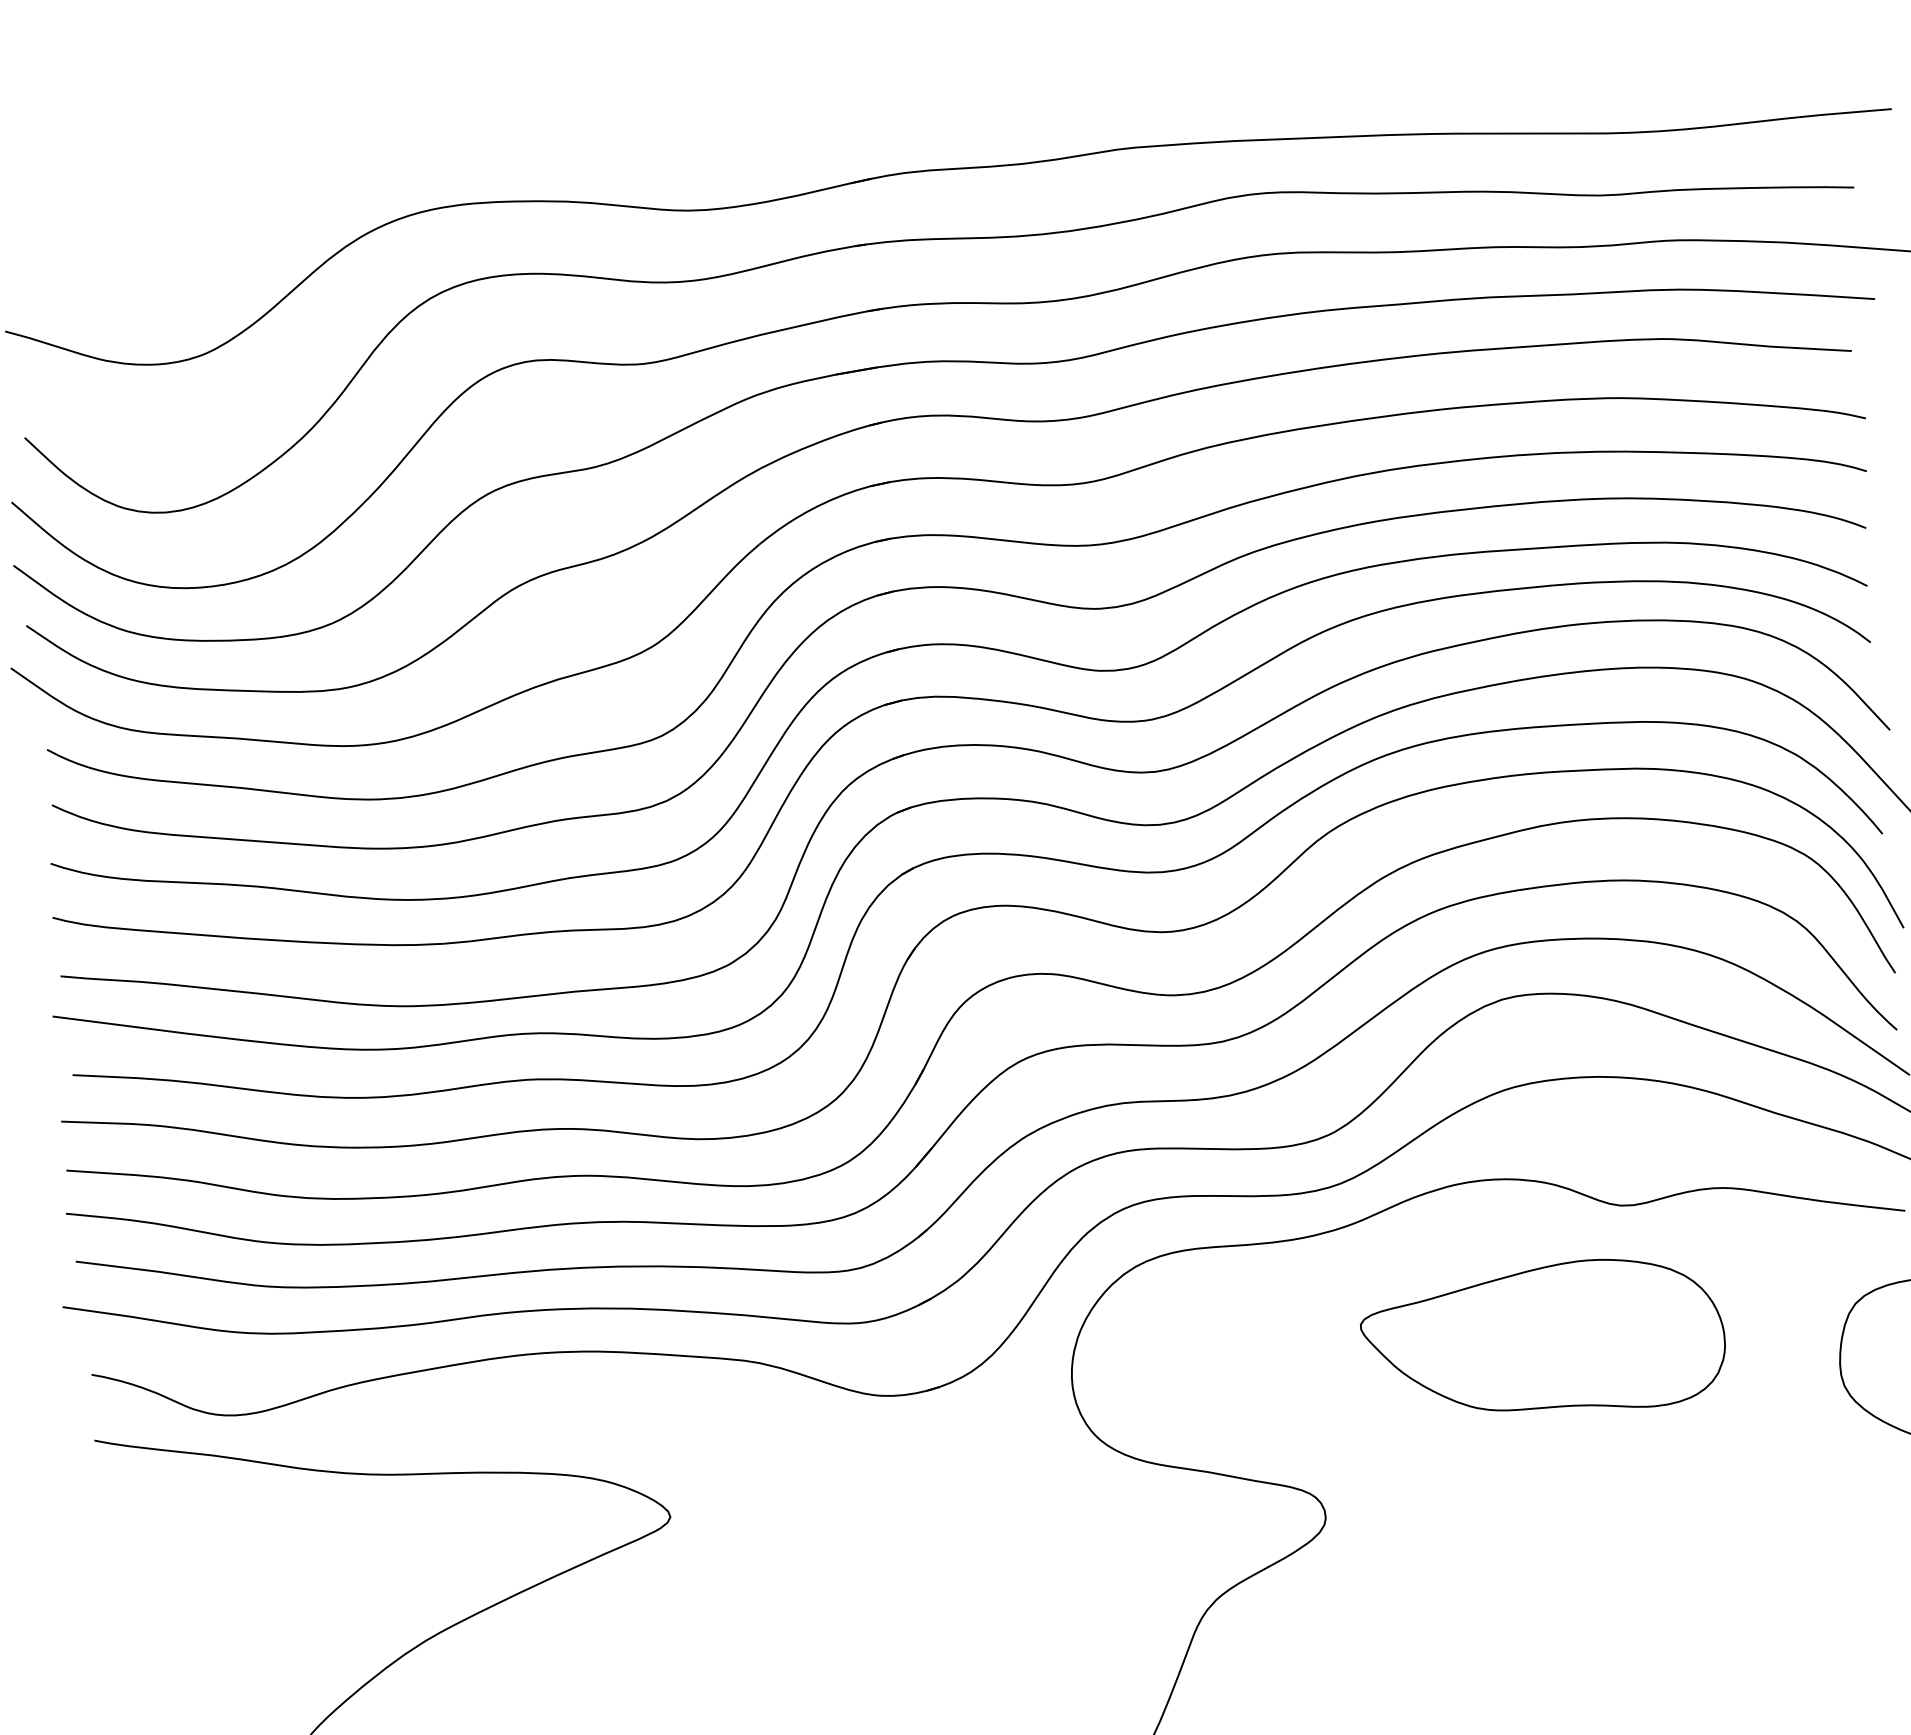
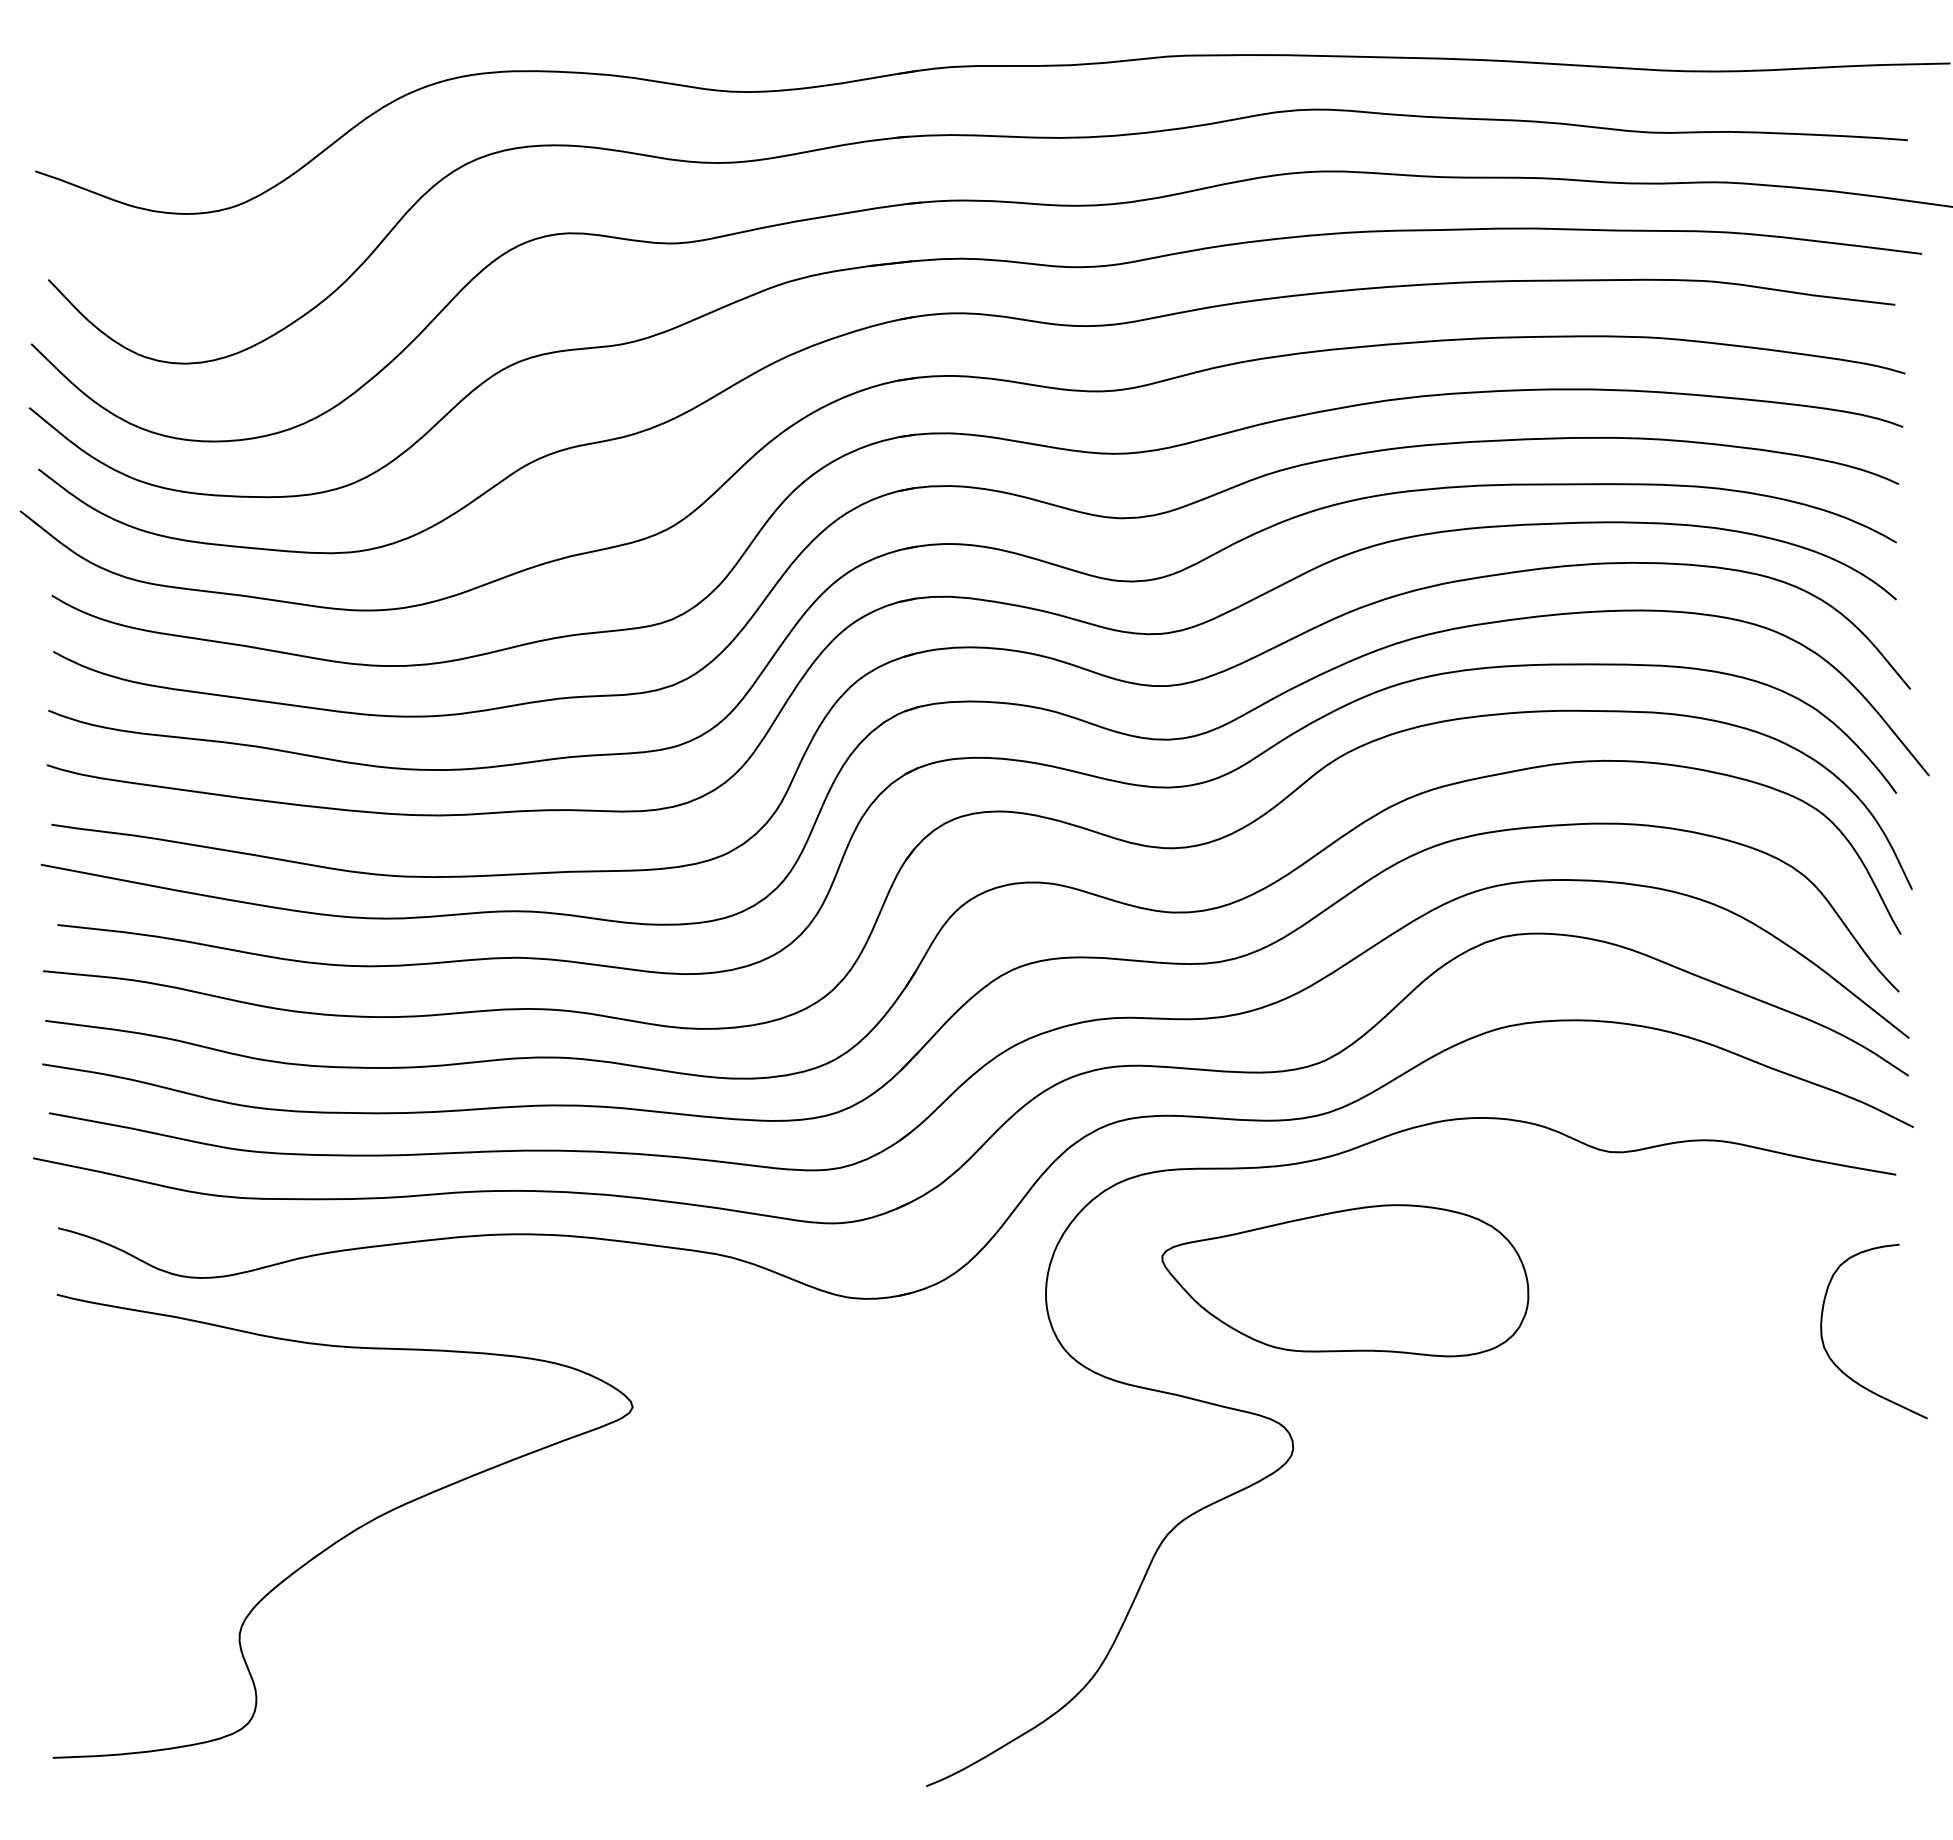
part: (1543, 1337) -> (1345, 1280), moved

